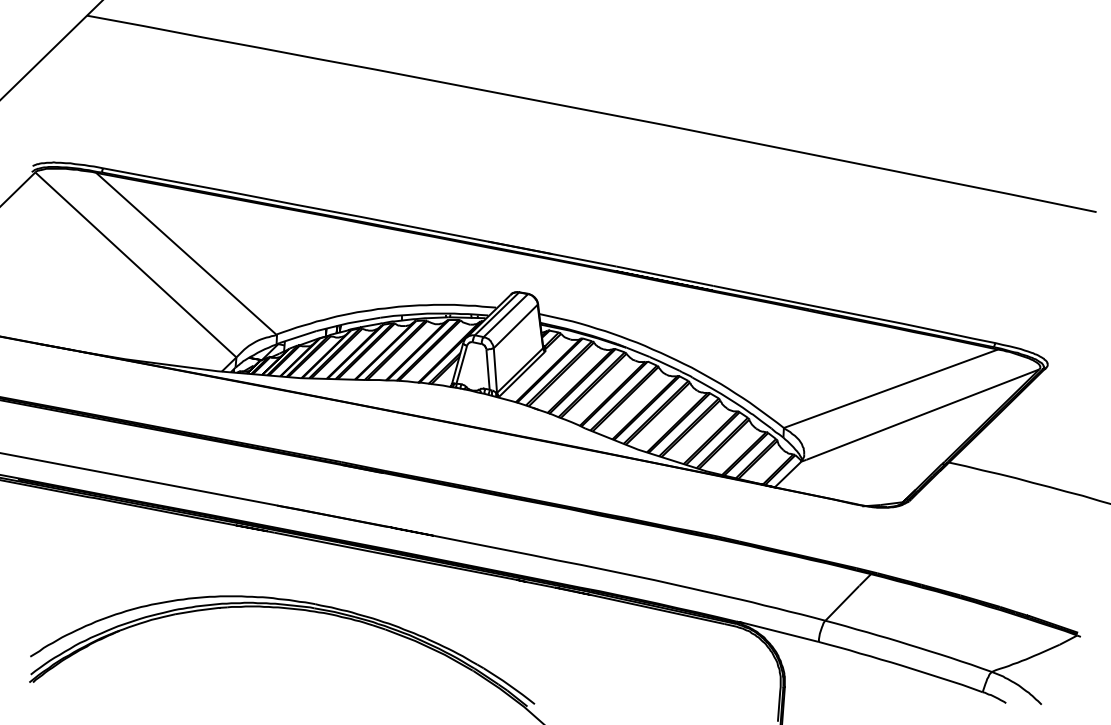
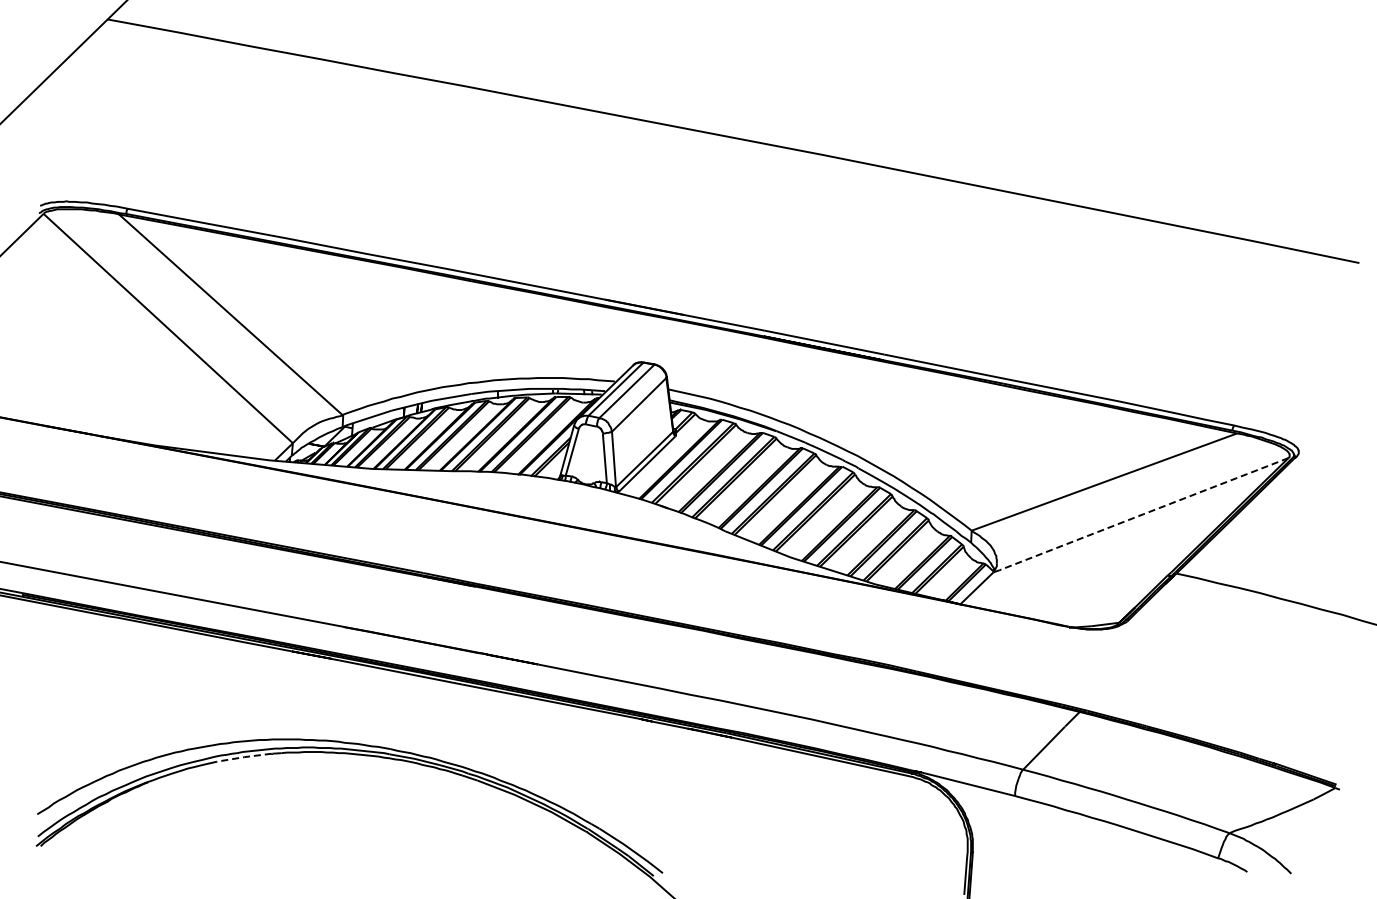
line: (922, 414) -> (1143, 514), solid -> dashed
line: (197, 610) -> (244, 757), solid -> dashed

